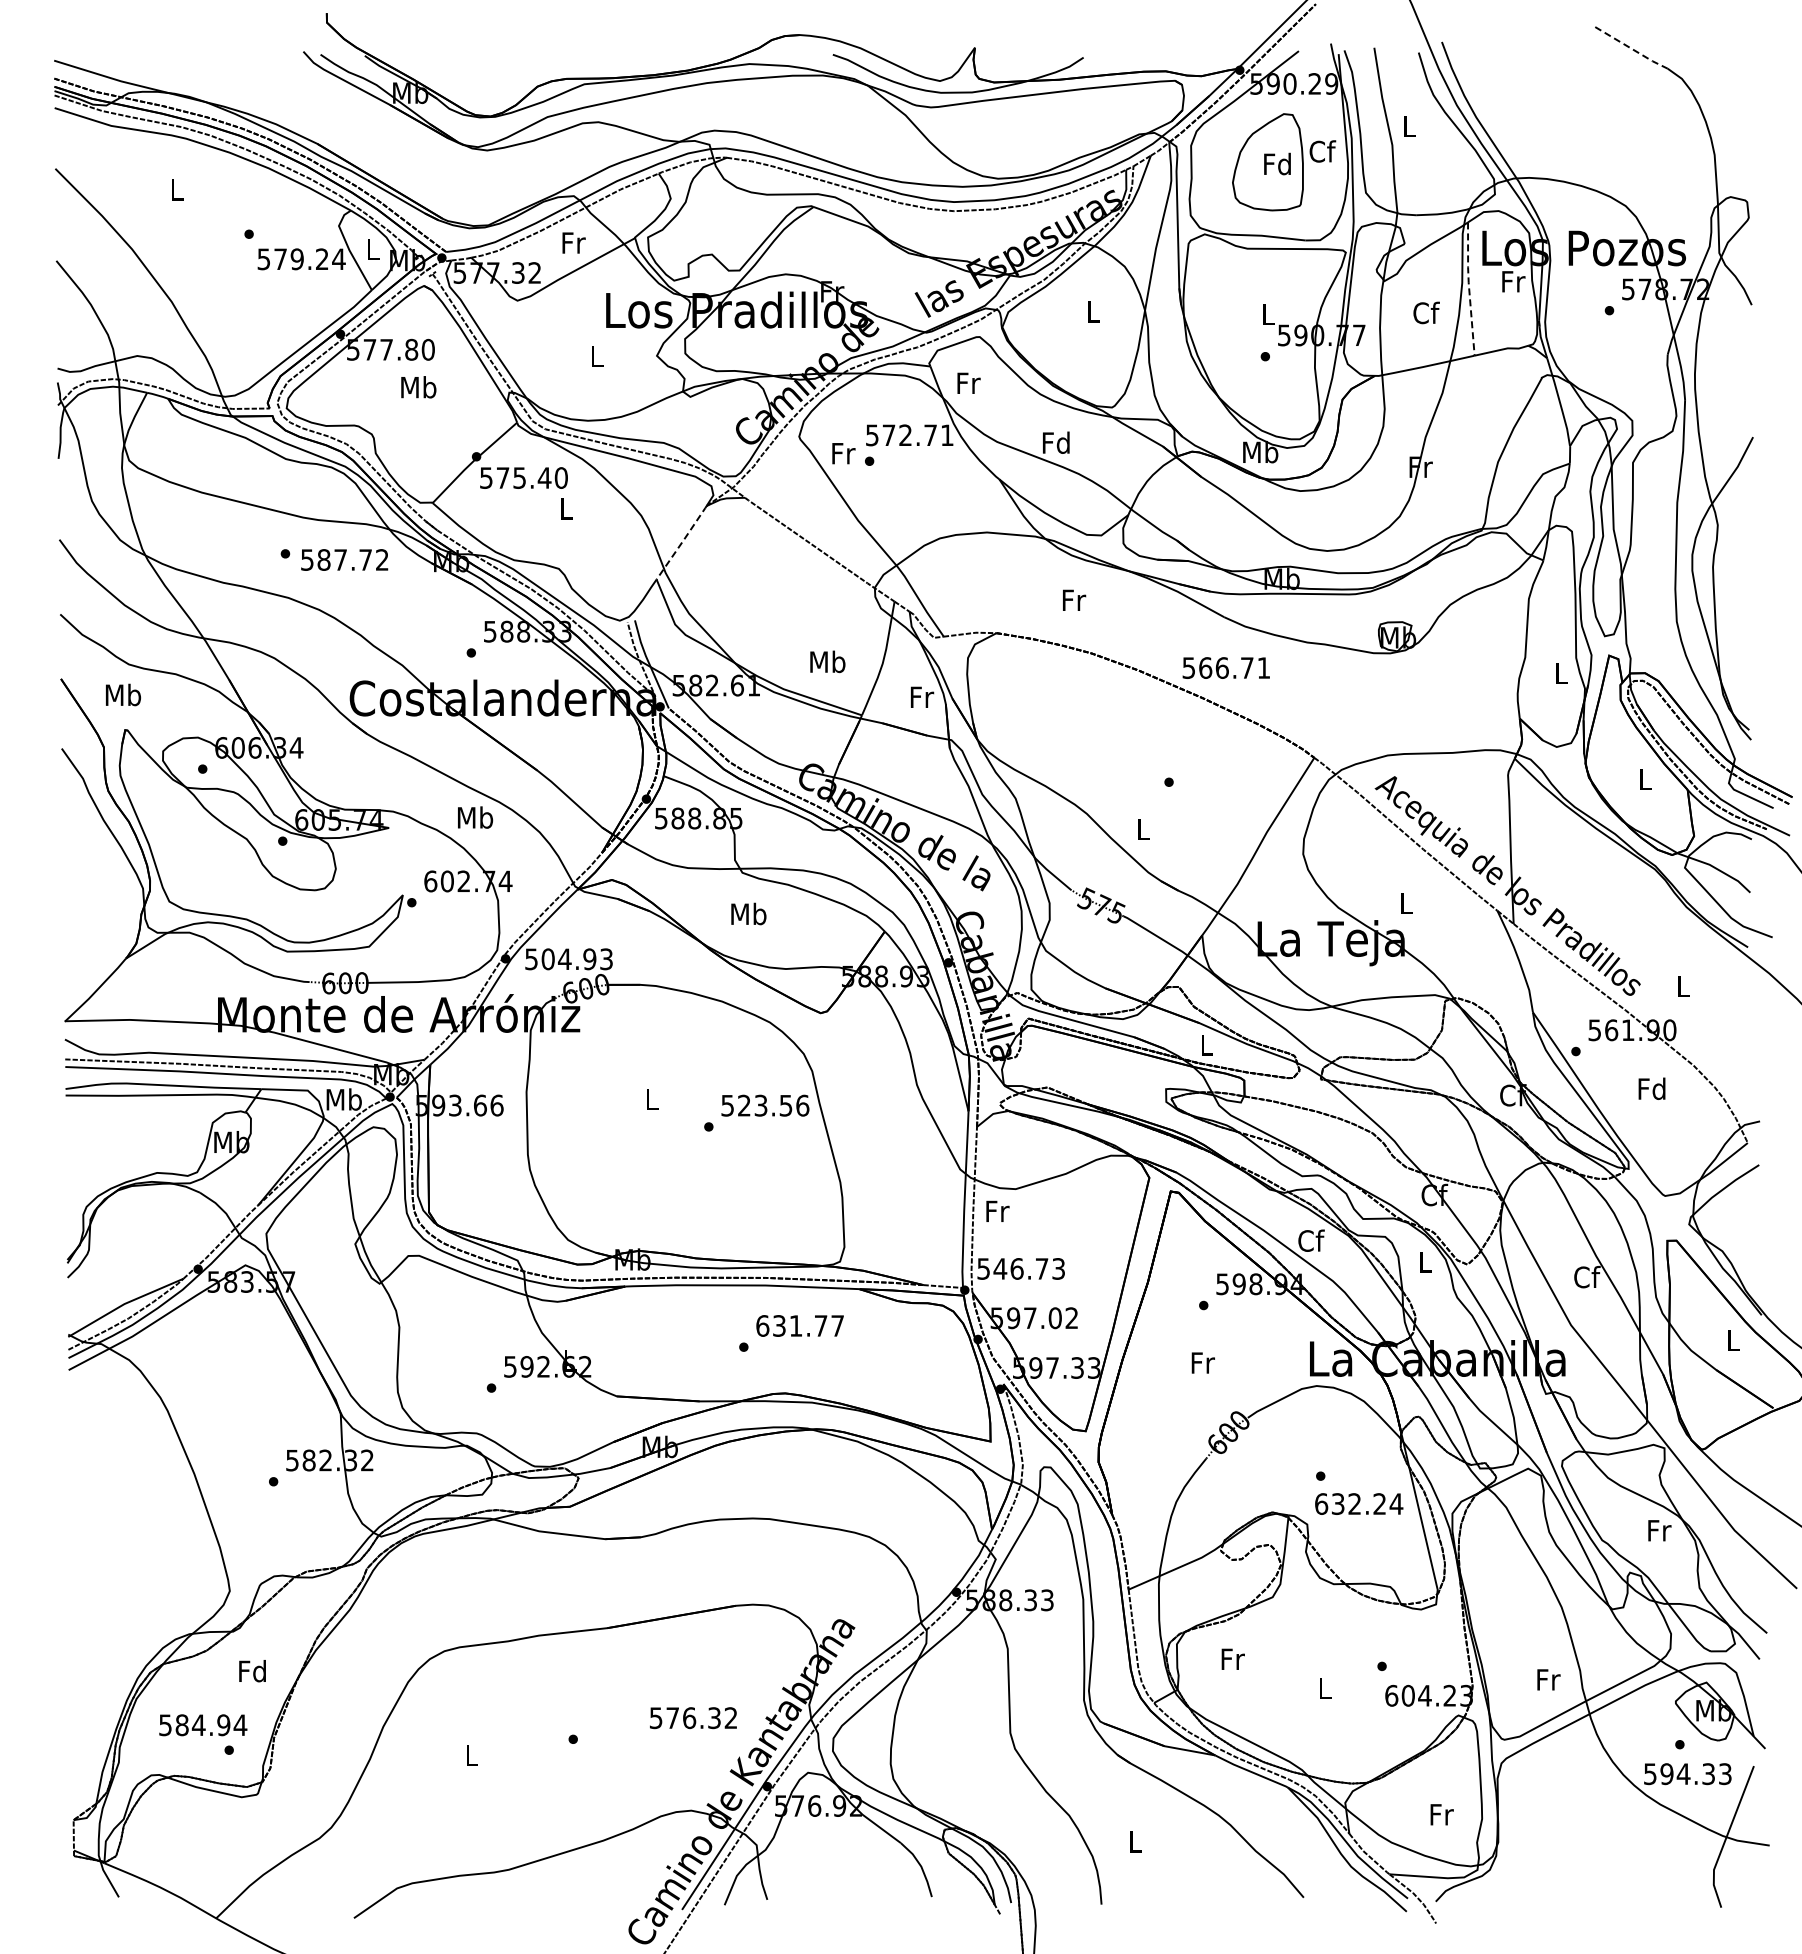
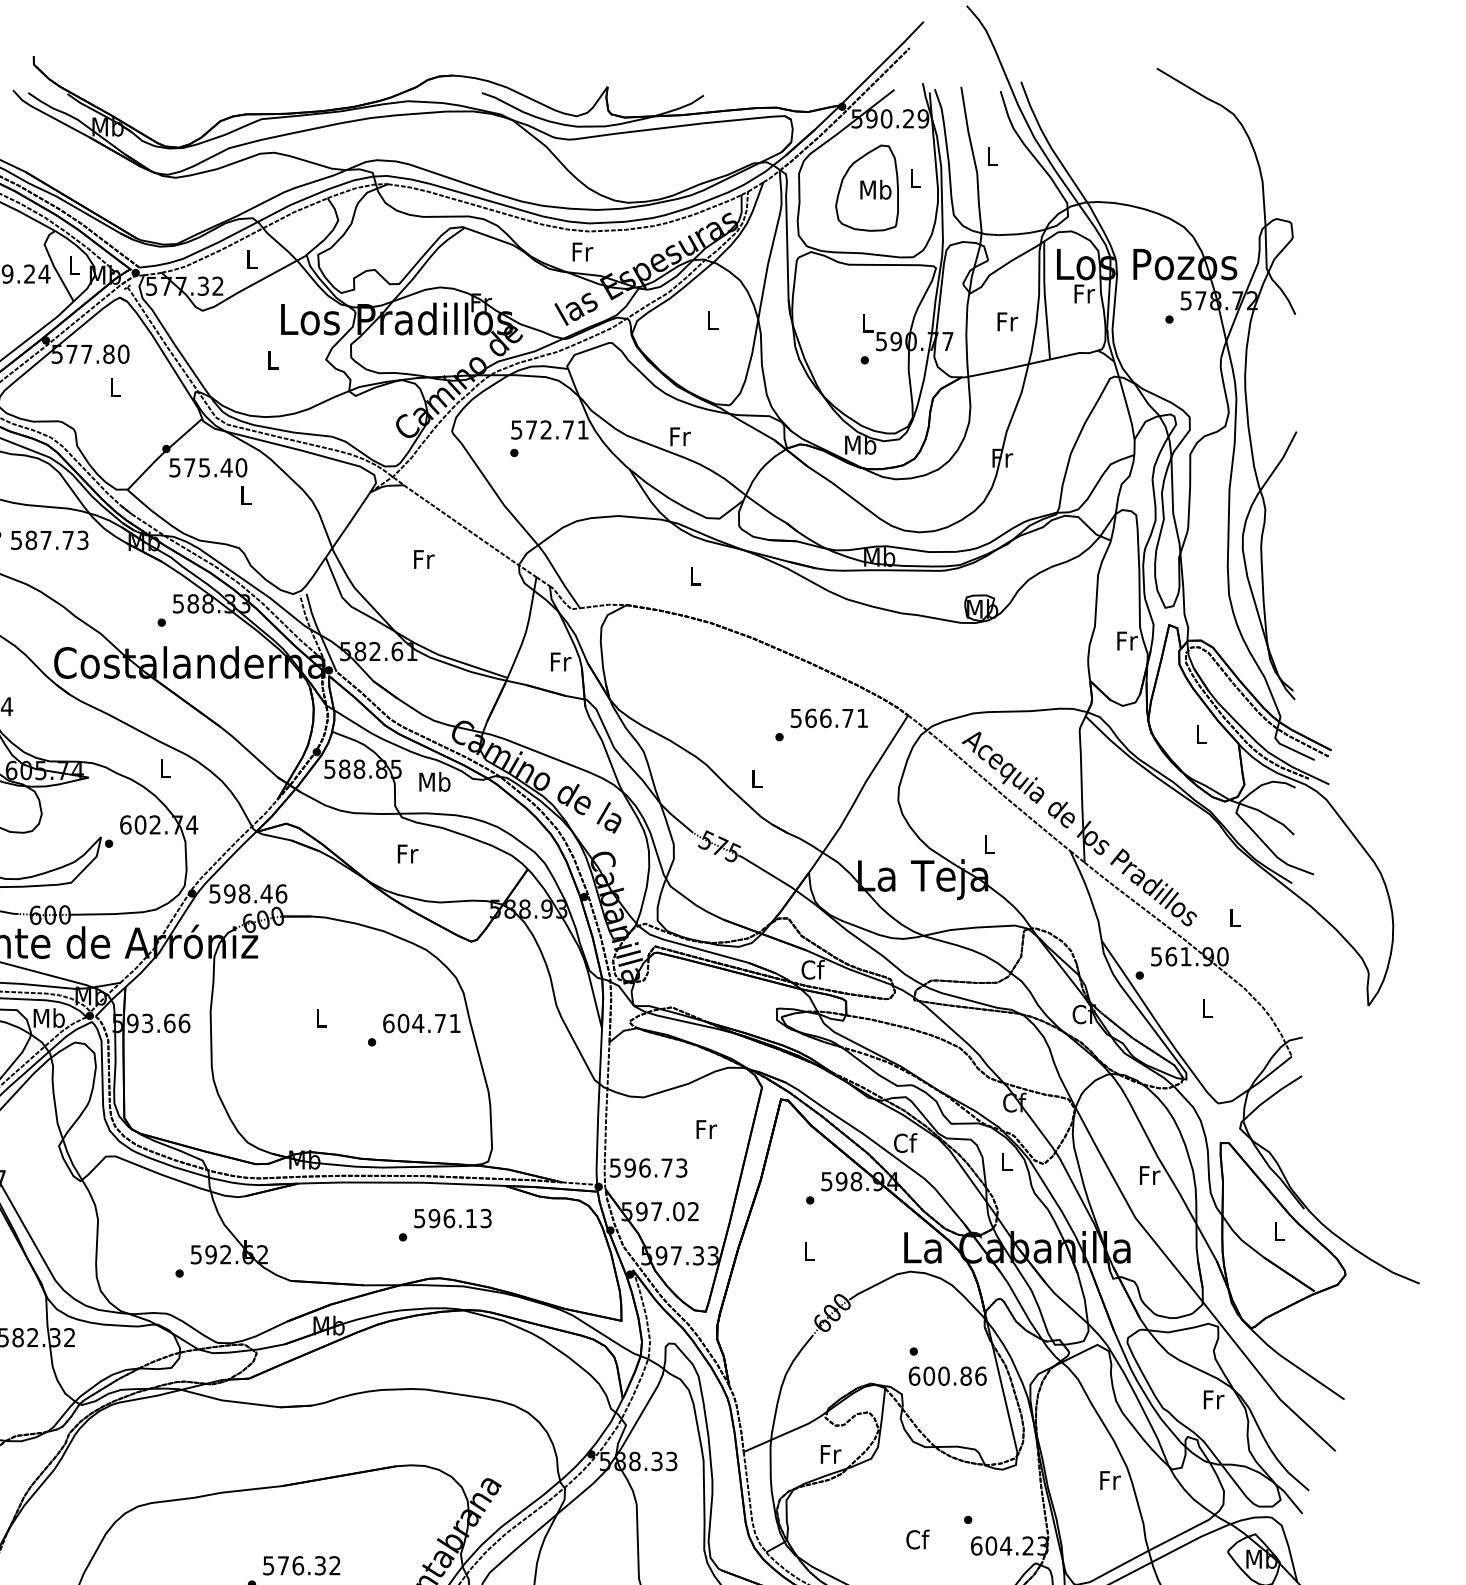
line: (1632, 49) -> (1189, 88), dashed -> solid
text: (1322, 151) -> (915, 178), Cf -> L
text: (1277, 163) -> (875, 189), Fd -> Mb
text: (573, 242) -> (252, 259), Fr -> L
line: (1469, 287) -> (1045, 299), dashed -> solid
text: (1426, 312) -> (1007, 321), Cf -> Fr
text: (968, 382) -> (582, 251), moved
text: (418, 387) -> (114, 387), Mb -> L
text: (1055, 442) -> (678, 436), Fd -> Fr
text: (843, 453) -> (423, 559), moved
line: (682, 542) -> (348, 524), dashed -> solid
text: (382, 559) -> (83, 539), 587.72 -> 587.73
text: (1074, 599) -> (695, 575), Fr -> L
text: (827, 661) -> (434, 781), moved
text: (1225, 667) -> (828, 717), moved
text: (1561, 673) -> (1126, 640), L -> Fr
text: (475, 817) -> (165, 768), Mb -> L
text: (748, 913) -> (407, 853), Mb -> Fr
text: (577, 959) -> (255, 894), 504.93 -> 598.46
text: (1207, 1044) -> (813, 969), L -> Cf
text: (1651, 1088) -> (1206, 1008), Fd -> L
text: (765, 1105) -> (422, 1023), 523.56 -> 604.71
text: (997, 1210) -> (706, 1128), moved
text: (1000, 1268) -> (630, 1167), 546.73 -> 596.73
text: (1587, 1276) -> (1150, 1174), Cf -> Fr
text: (799, 1325) -> (452, 1218), 631.77 -> 596.13
text: (1203, 1362) -> (810, 1250), Fr -> L
text: (1367, 1503) -> (955, 1375), 632.24 -> 600.86
text: (1232, 1658) -> (830, 1453), moved
text: (1548, 1679) -> (1110, 1480), moved
text: (1325, 1688) -> (918, 1539), L -> Cf
text: (693, 1718) -> (301, 1566), moved

